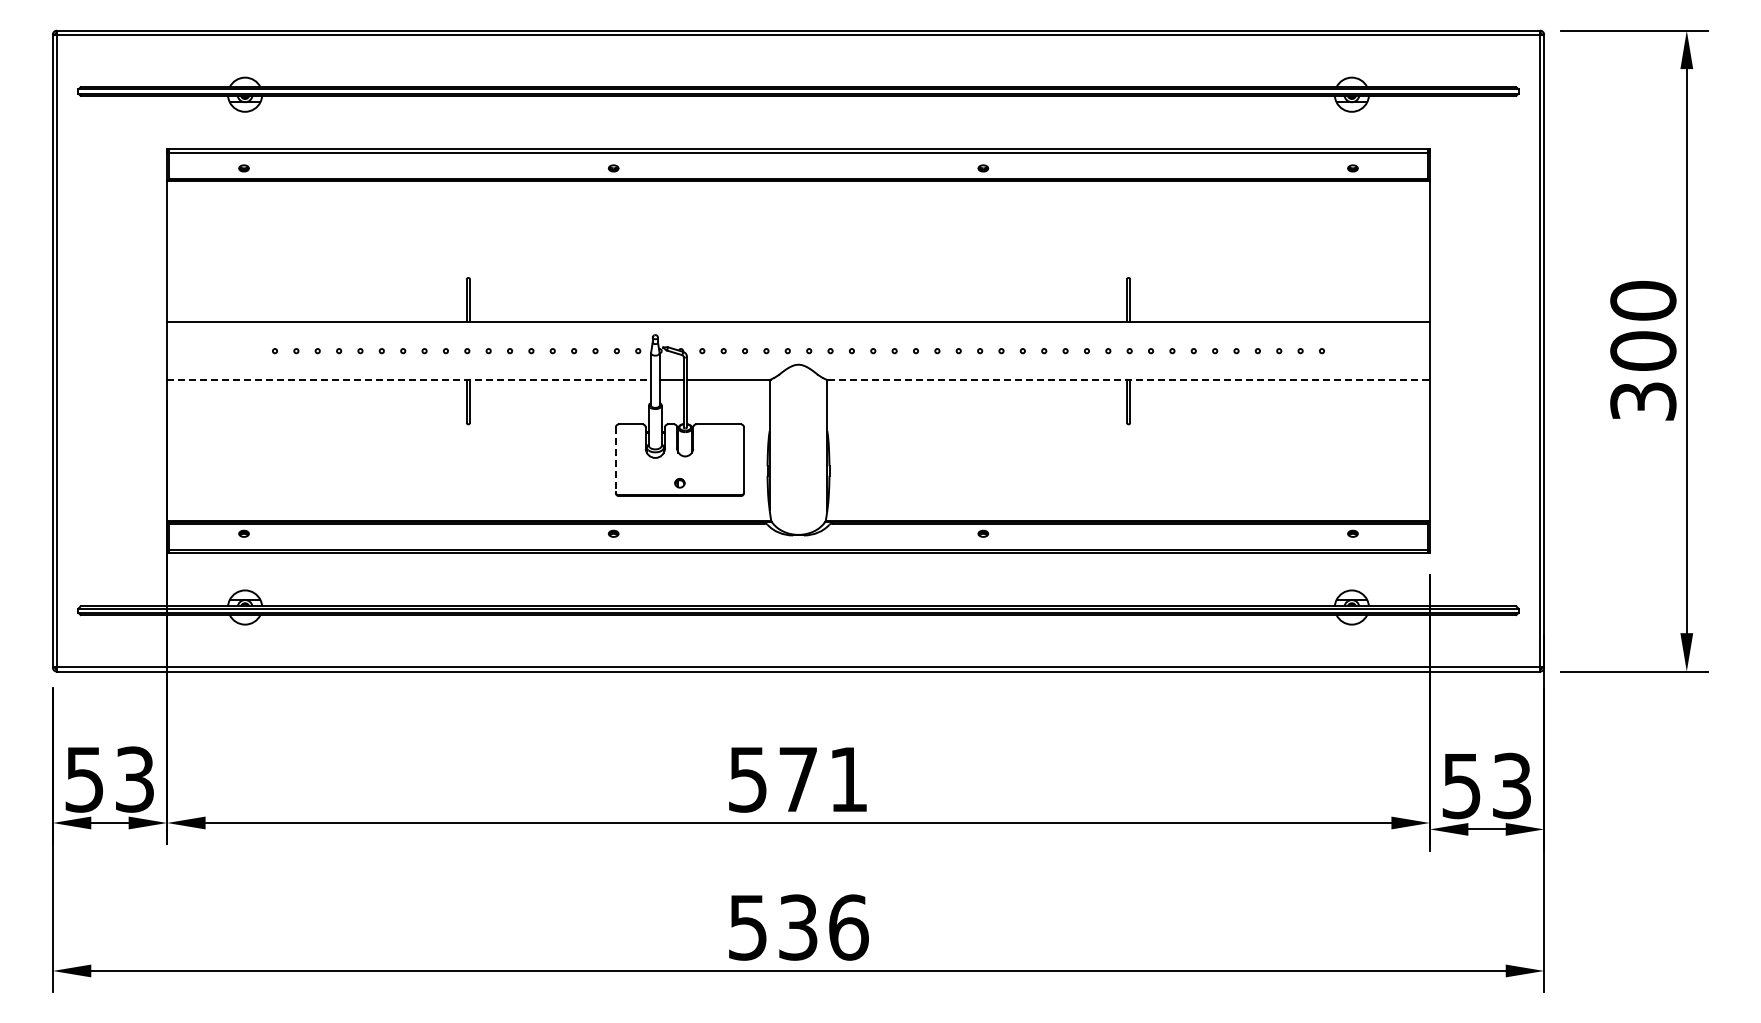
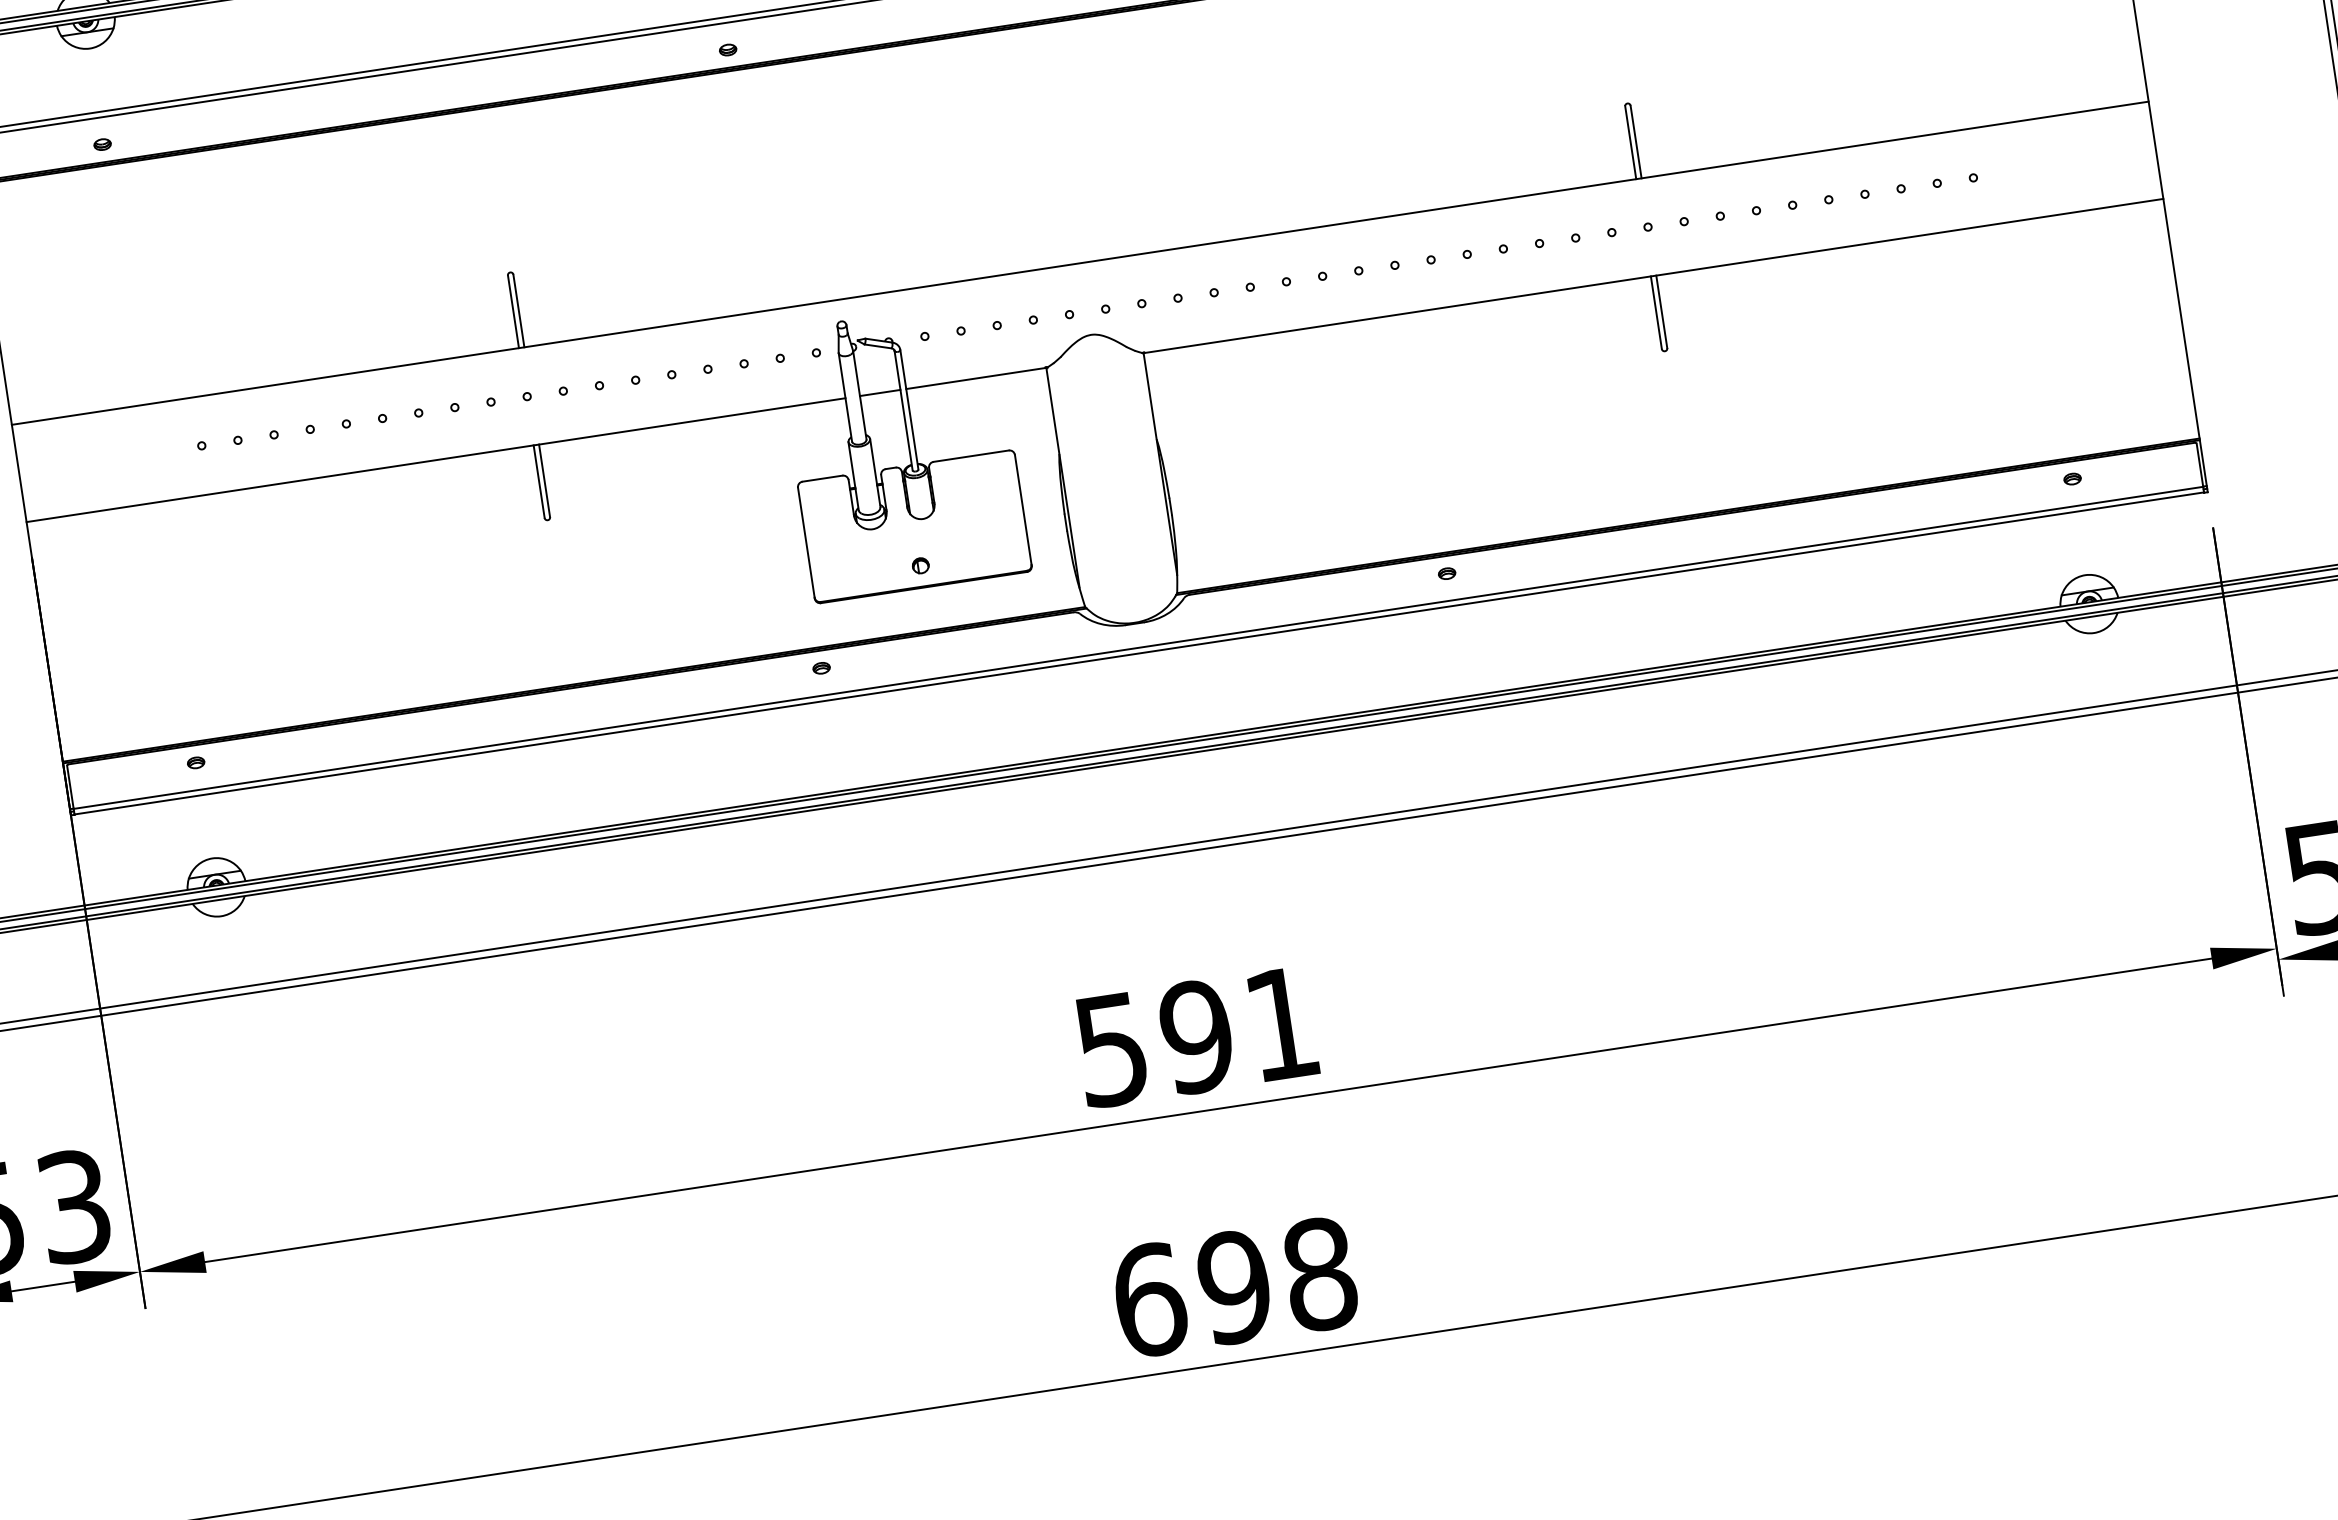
line: (409, 379) -> (436, 459), dashed -> solid
line: (1129, 379) -> (1654, 275), dashed -> solid
line: (615, 459) -> (805, 542), dashed -> solid
text: (798, 779) -> (1197, 1036), 571 -> 591
text: (798, 927) -> (1235, 1287), 536 -> 698

